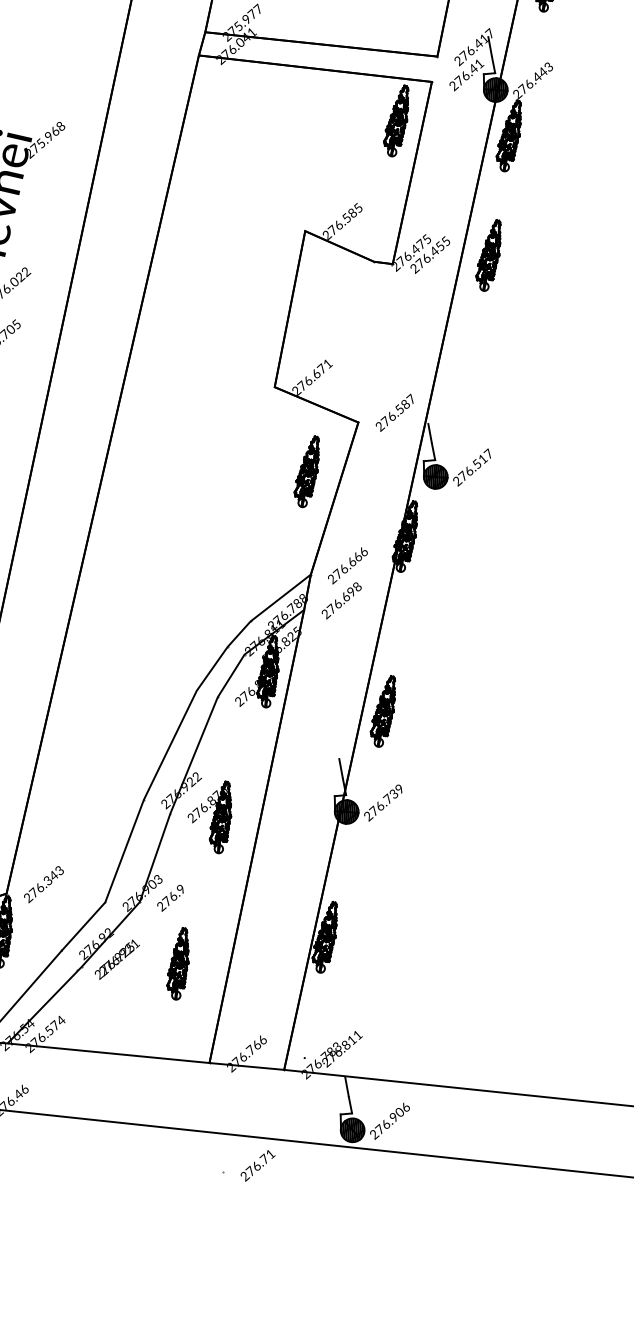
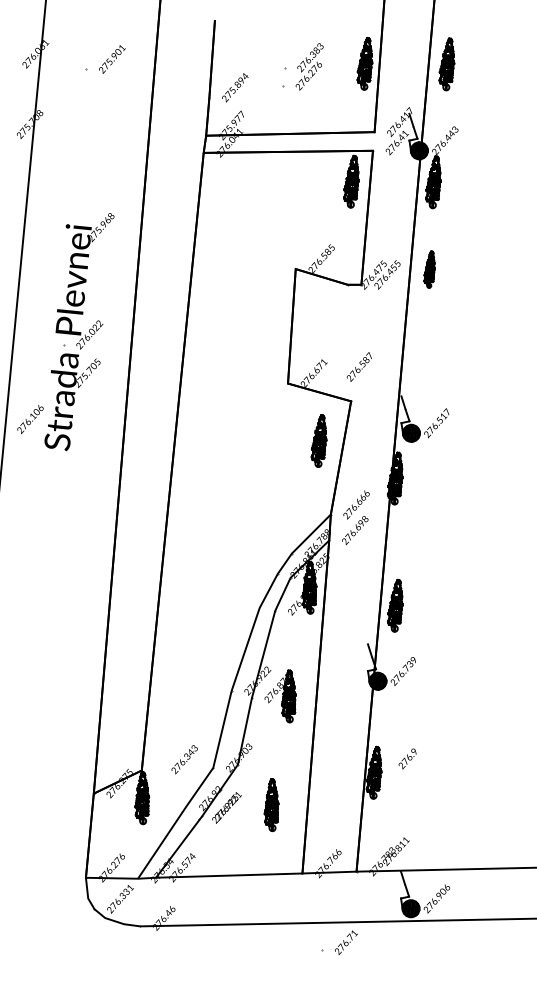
part: (489, 254) -> (429, 269), size x0.7
text: (393, 411) -> (358, 366), moved
text: (43, 884) -> (184, 759), moved
text: (170, 897) -> (407, 758), moved

